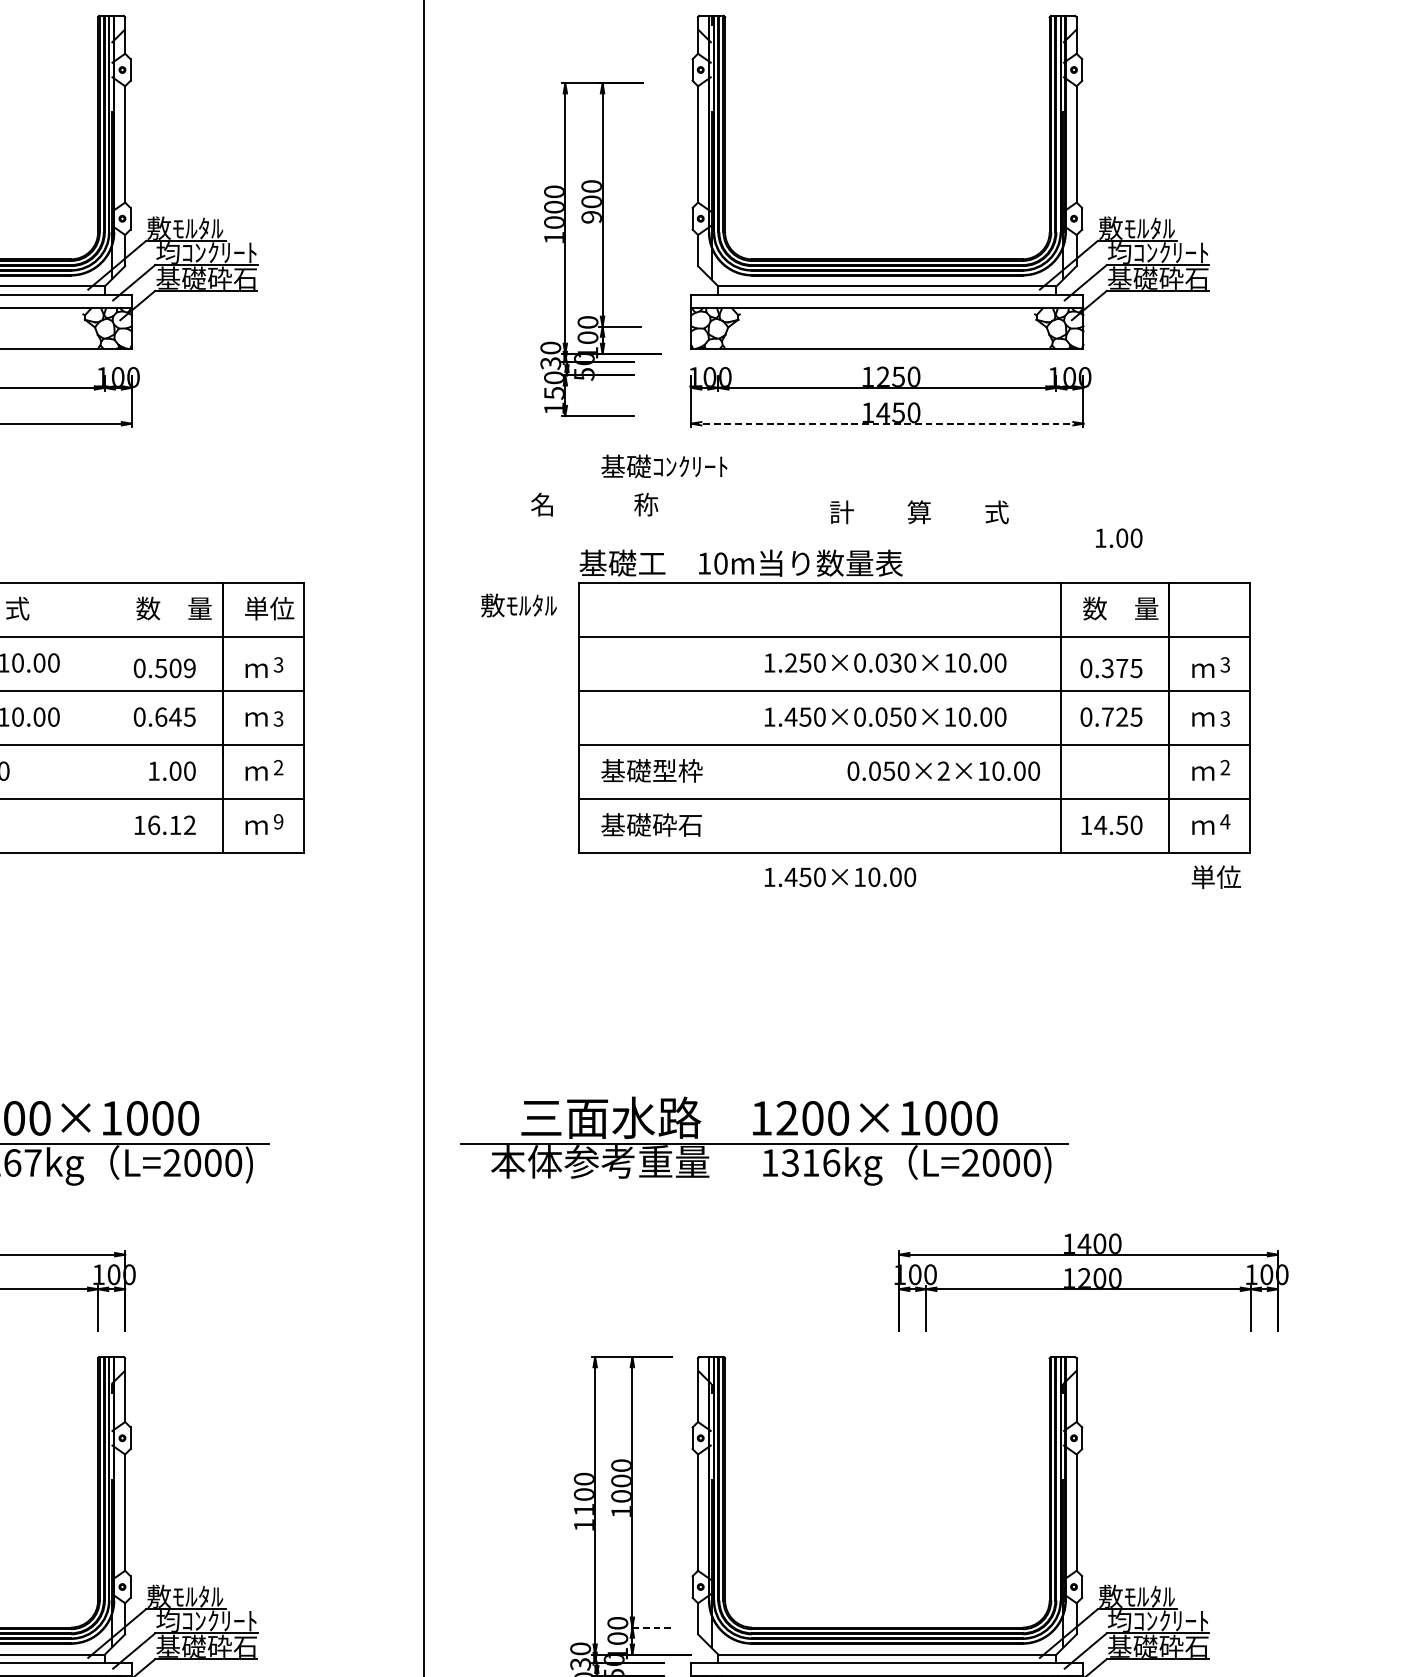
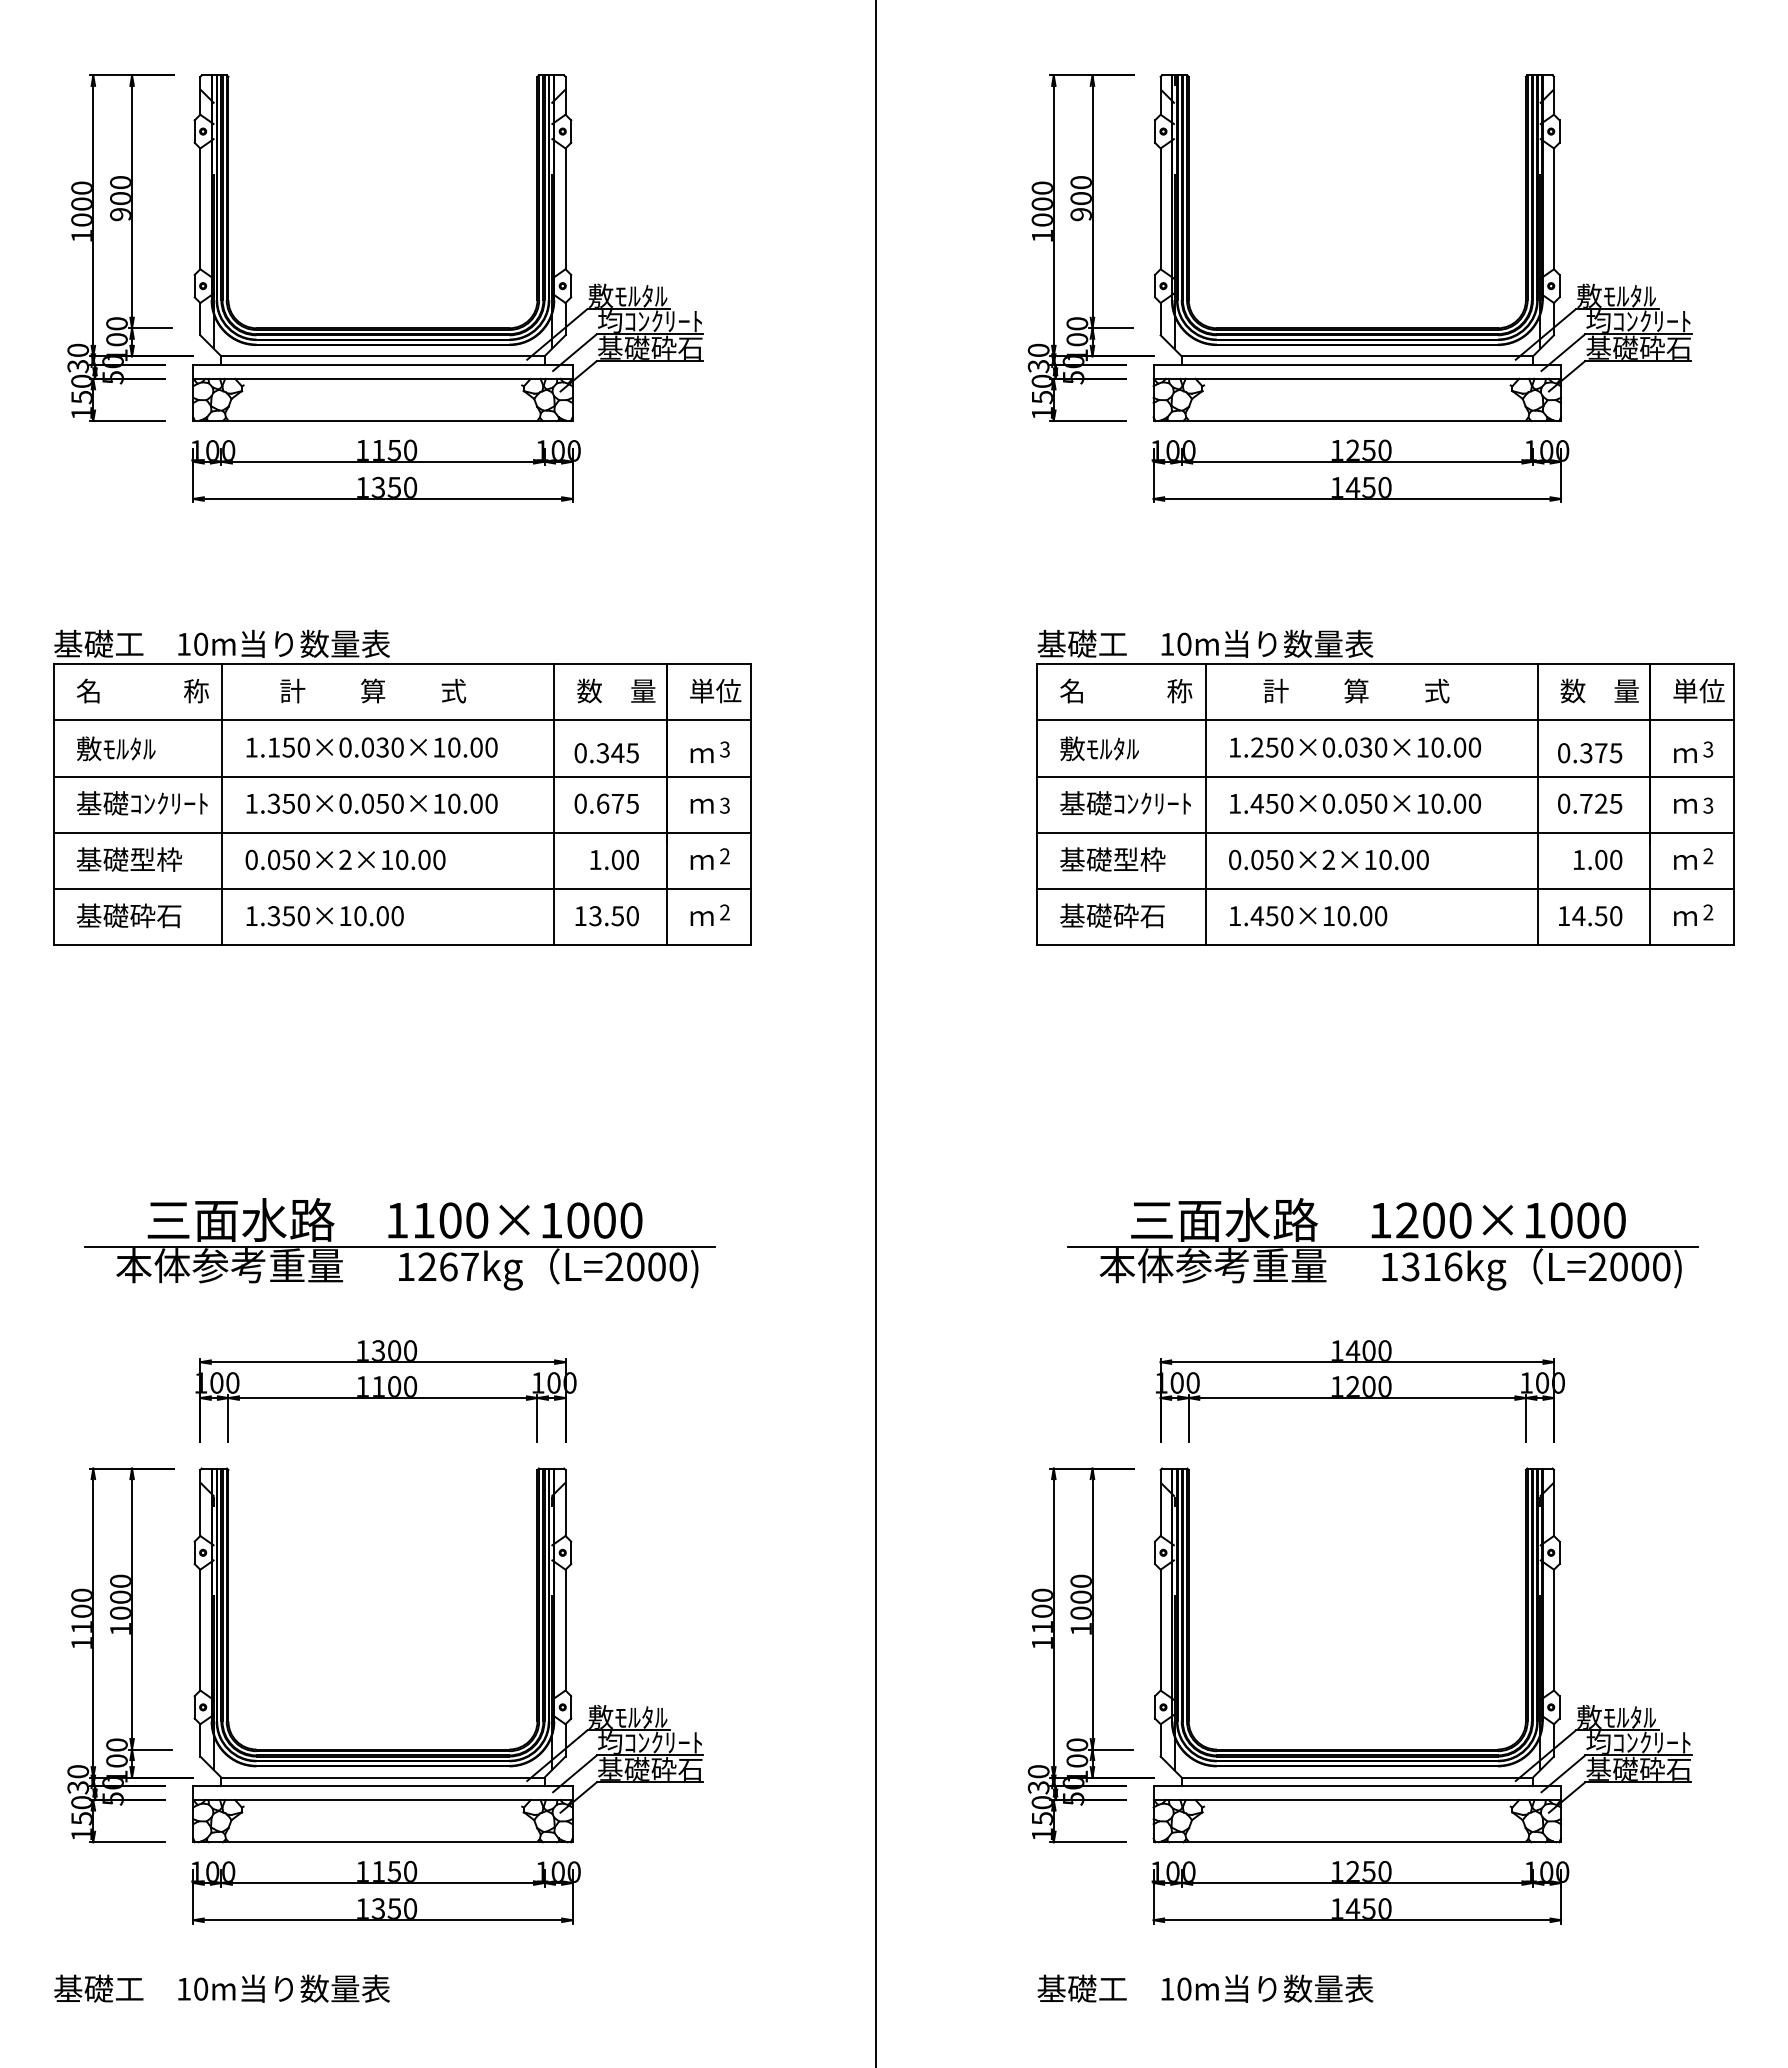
part: (600, 248) -> (1090, 247), moved
line: (887, 423) -> (1357, 498), dashed -> solid
text: (664, 466) -> (1125, 803), moved
text: (594, 504) -> (1126, 690), moved
text: (919, 511) -> (1356, 690), moved
text: (1119, 537) -> (1598, 859), moved
text: (518, 605) -> (1099, 748), moved
text: (175, 668) -> (617, 753), 0.509 -> 0.345
text: (175, 716) -> (617, 803), 0.645 -> 0.675
line: (114, 717) -> (554, 804), added
line: (741, 717) -> (1205, 804), added
text: (943, 770) -> (1328, 859), moved
text: (278, 821) -> (724, 912), 9 -> 2
text: (1225, 821) -> (1708, 912), 4 -> 2
text: (171, 825) -> (613, 916), 16.12 -> 13.50
text: (1215, 876) -> (1698, 690), moved
text: (840, 877) -> (1308, 916), moved
part: (763, 1141) -> (1382, 1244), moved
part: (1091, 1282) -> (1360, 1391), moved
line: (649, 1627) -> (1110, 1749), dashed -> solid

